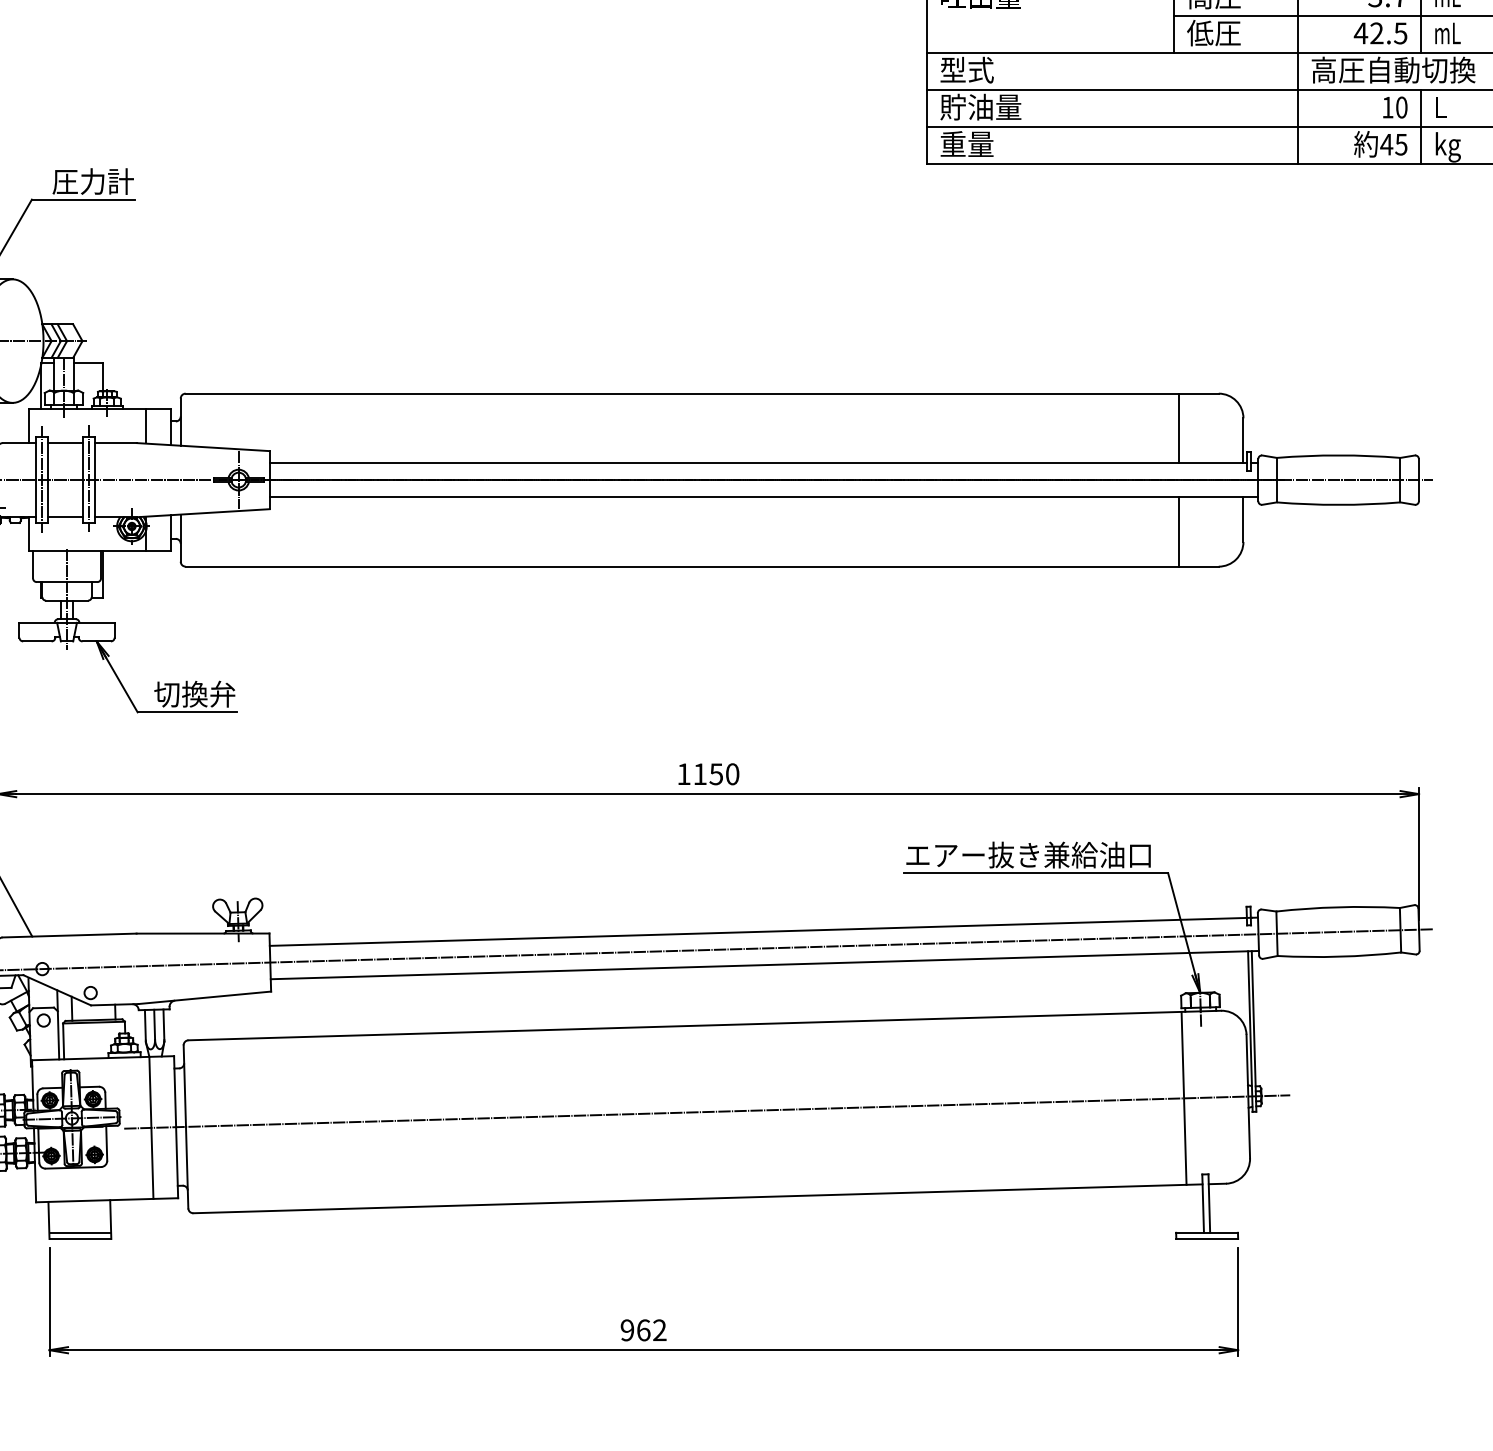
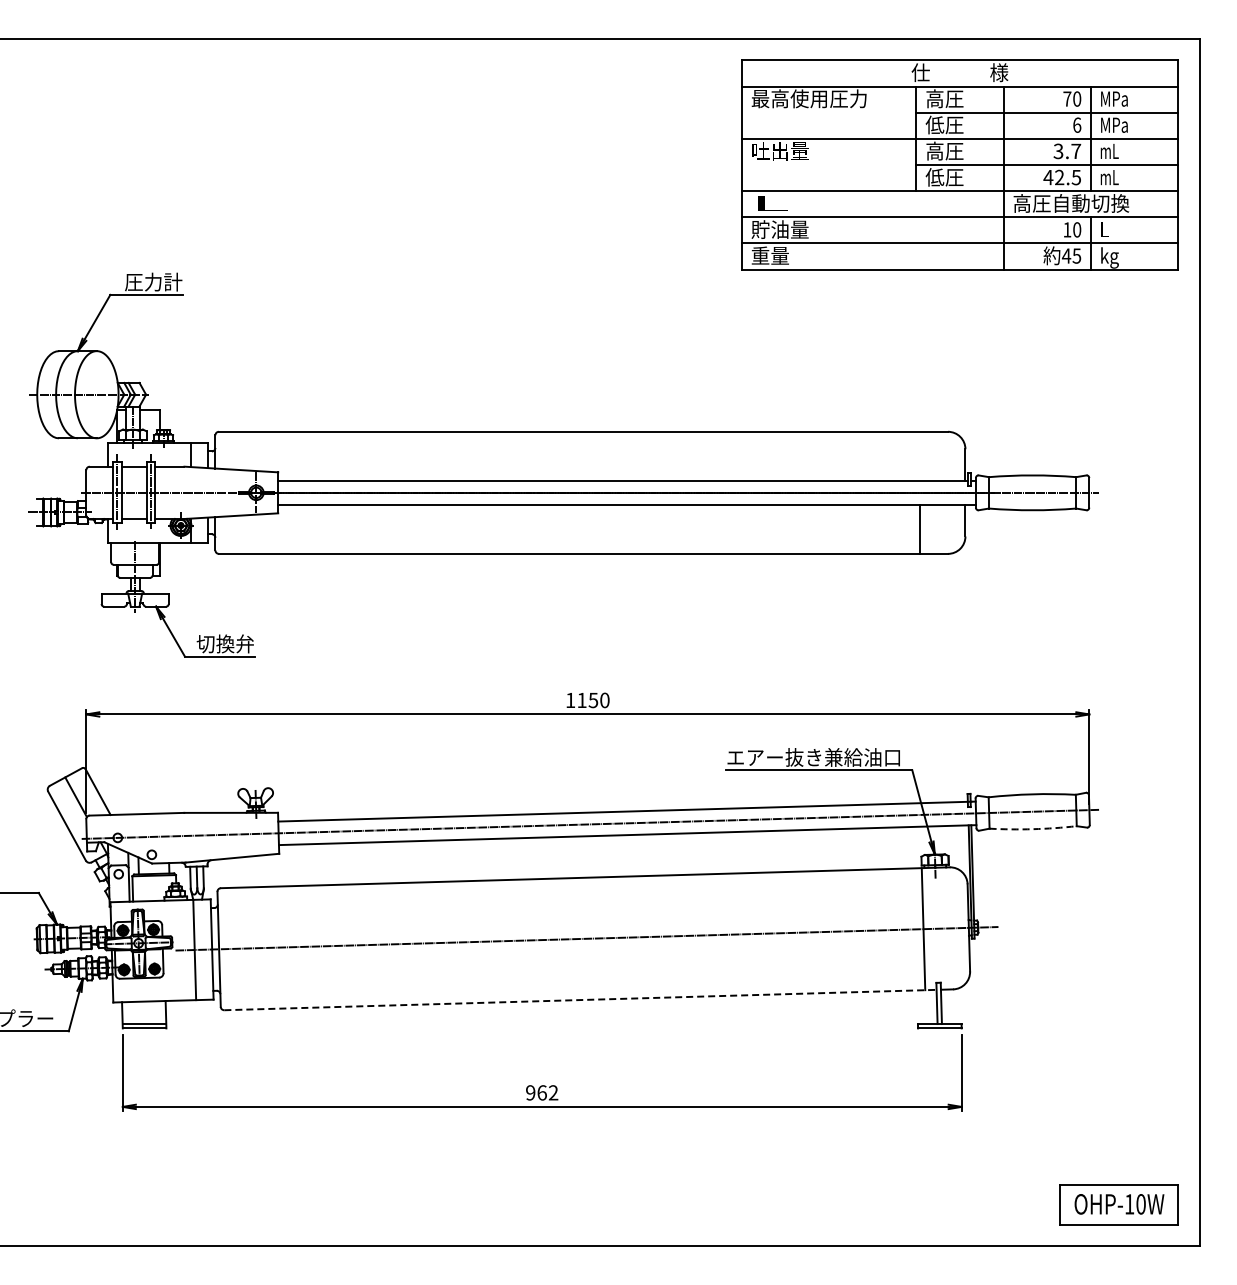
text: (967, 70) -> (770, 203), 型式 -> L
line: (1179, 428) -> (920, 456), removed
arc: (1339, 957) -> (1033, 829), solid -> dashed
line: (698, 1199) -> (580, 1000), solid -> dashed

